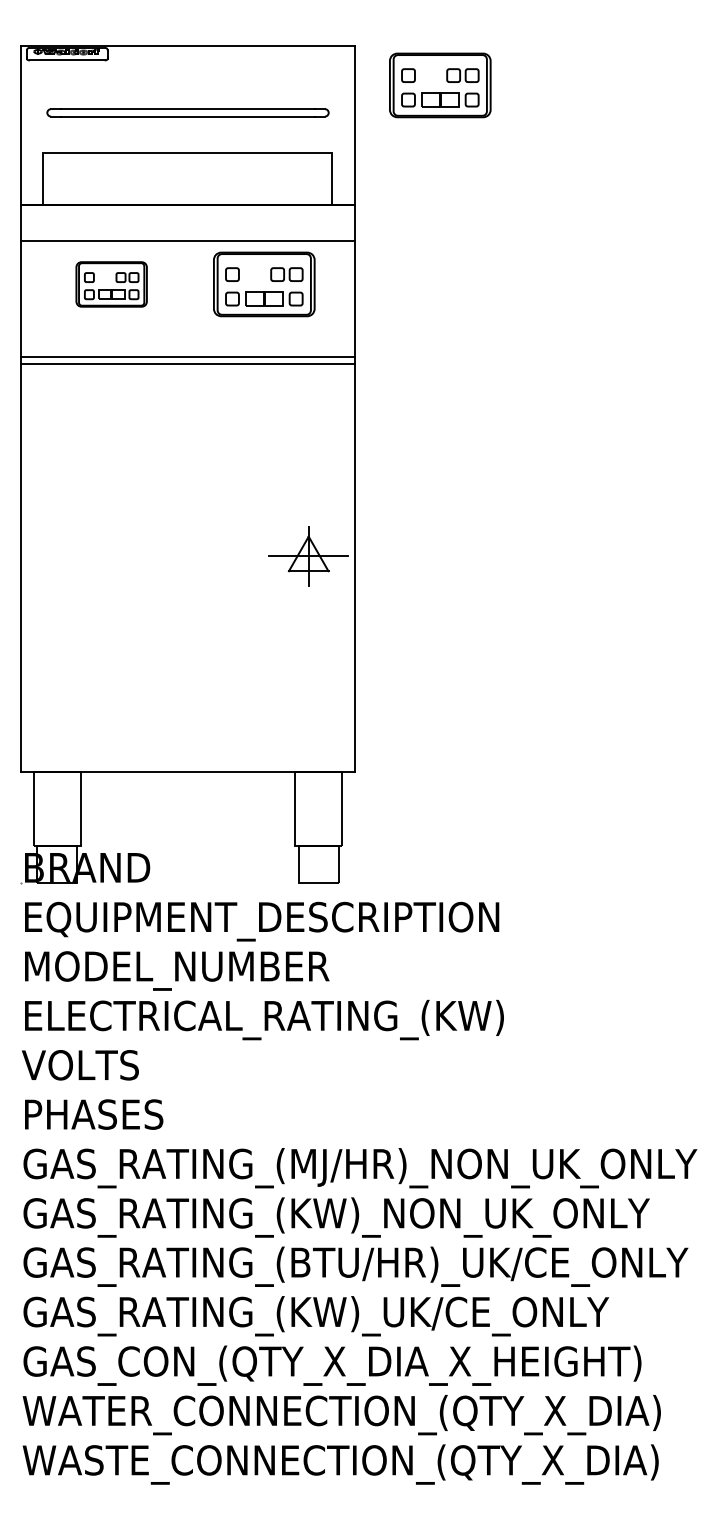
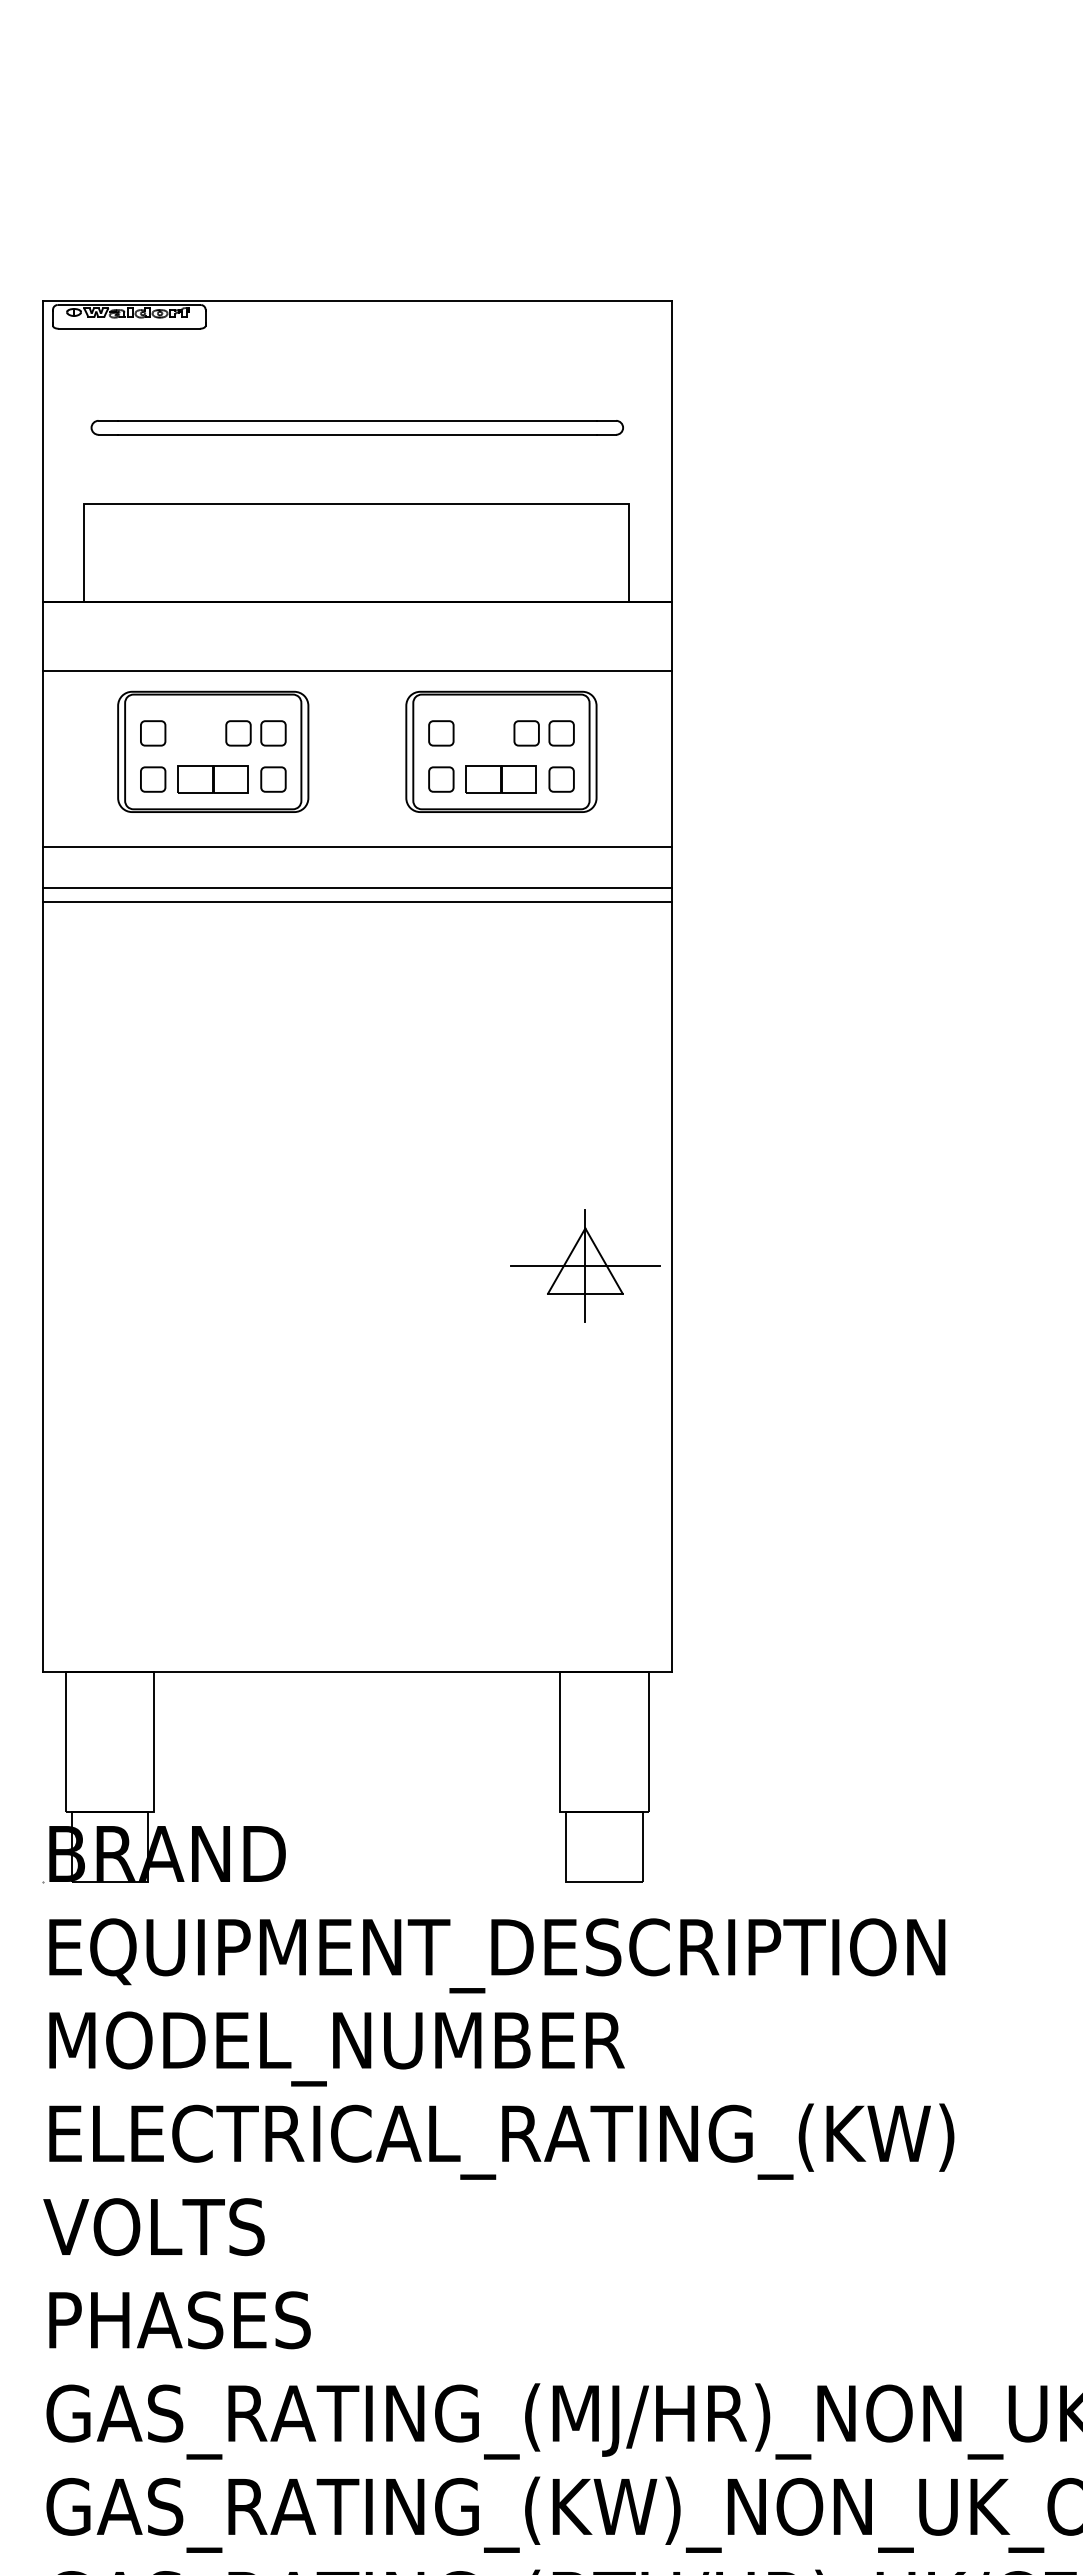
part: (440, 85) -> (834, 376), removed
part: (111, 284) -> (212, 752), size x1.43
line: (187, 334) -> (356, 846), added

